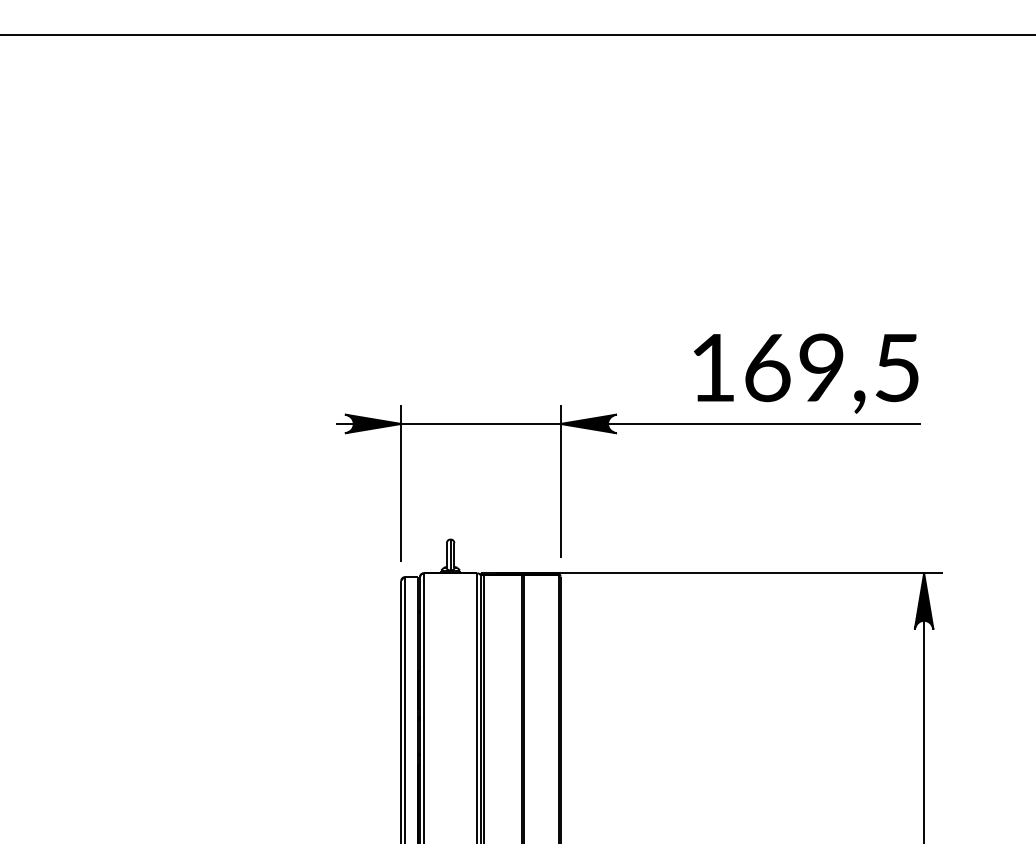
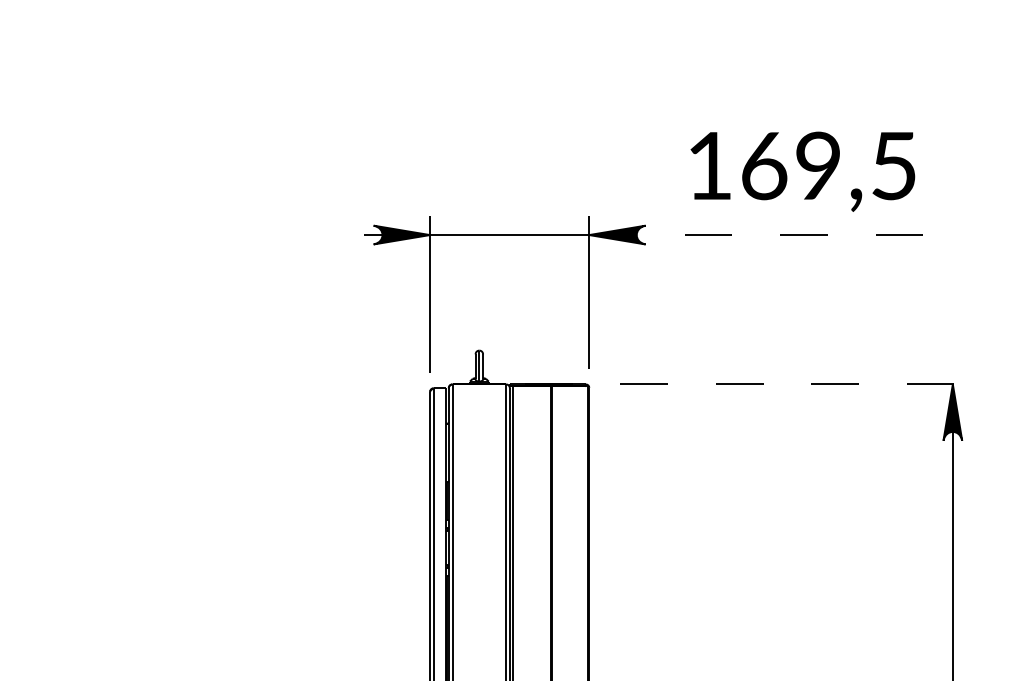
text: (806, 373) -> (803, 171), moved
line: (740, 423) -> (769, 234), solid -> dashed
line: (720, 573) -> (749, 384), solid -> dashed

